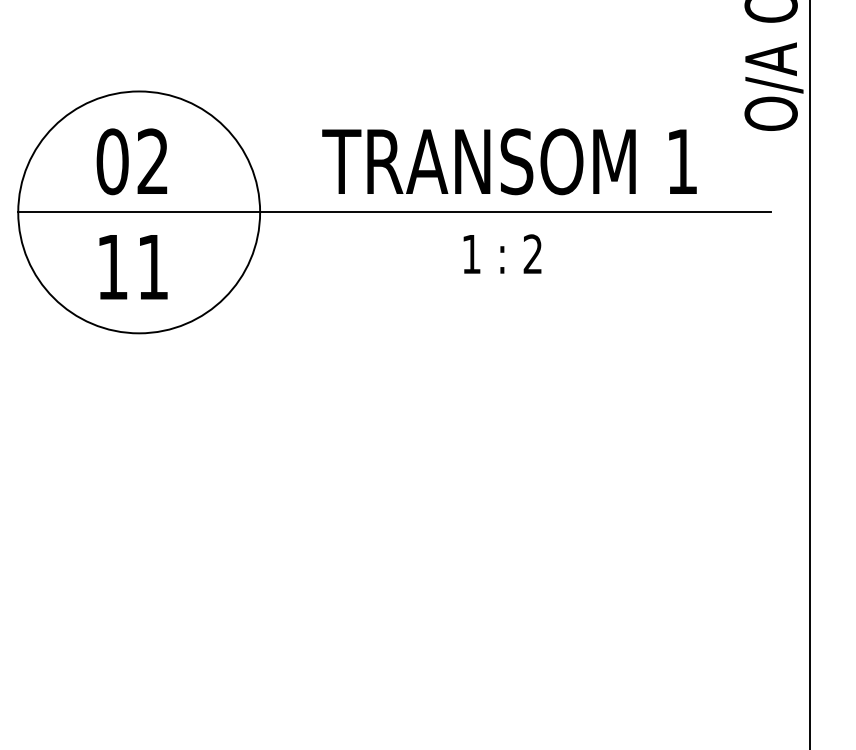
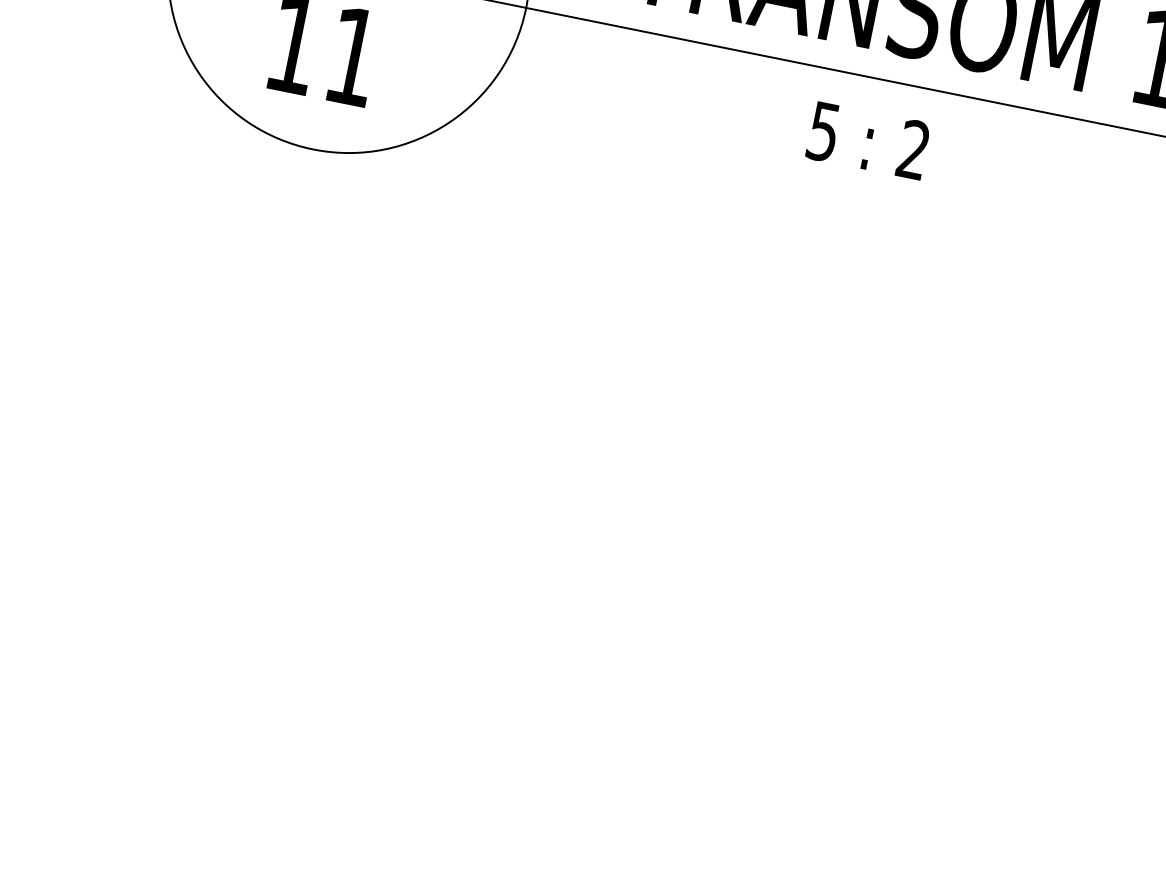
text: (471, 254) -> (823, 132), 1 -> 5

